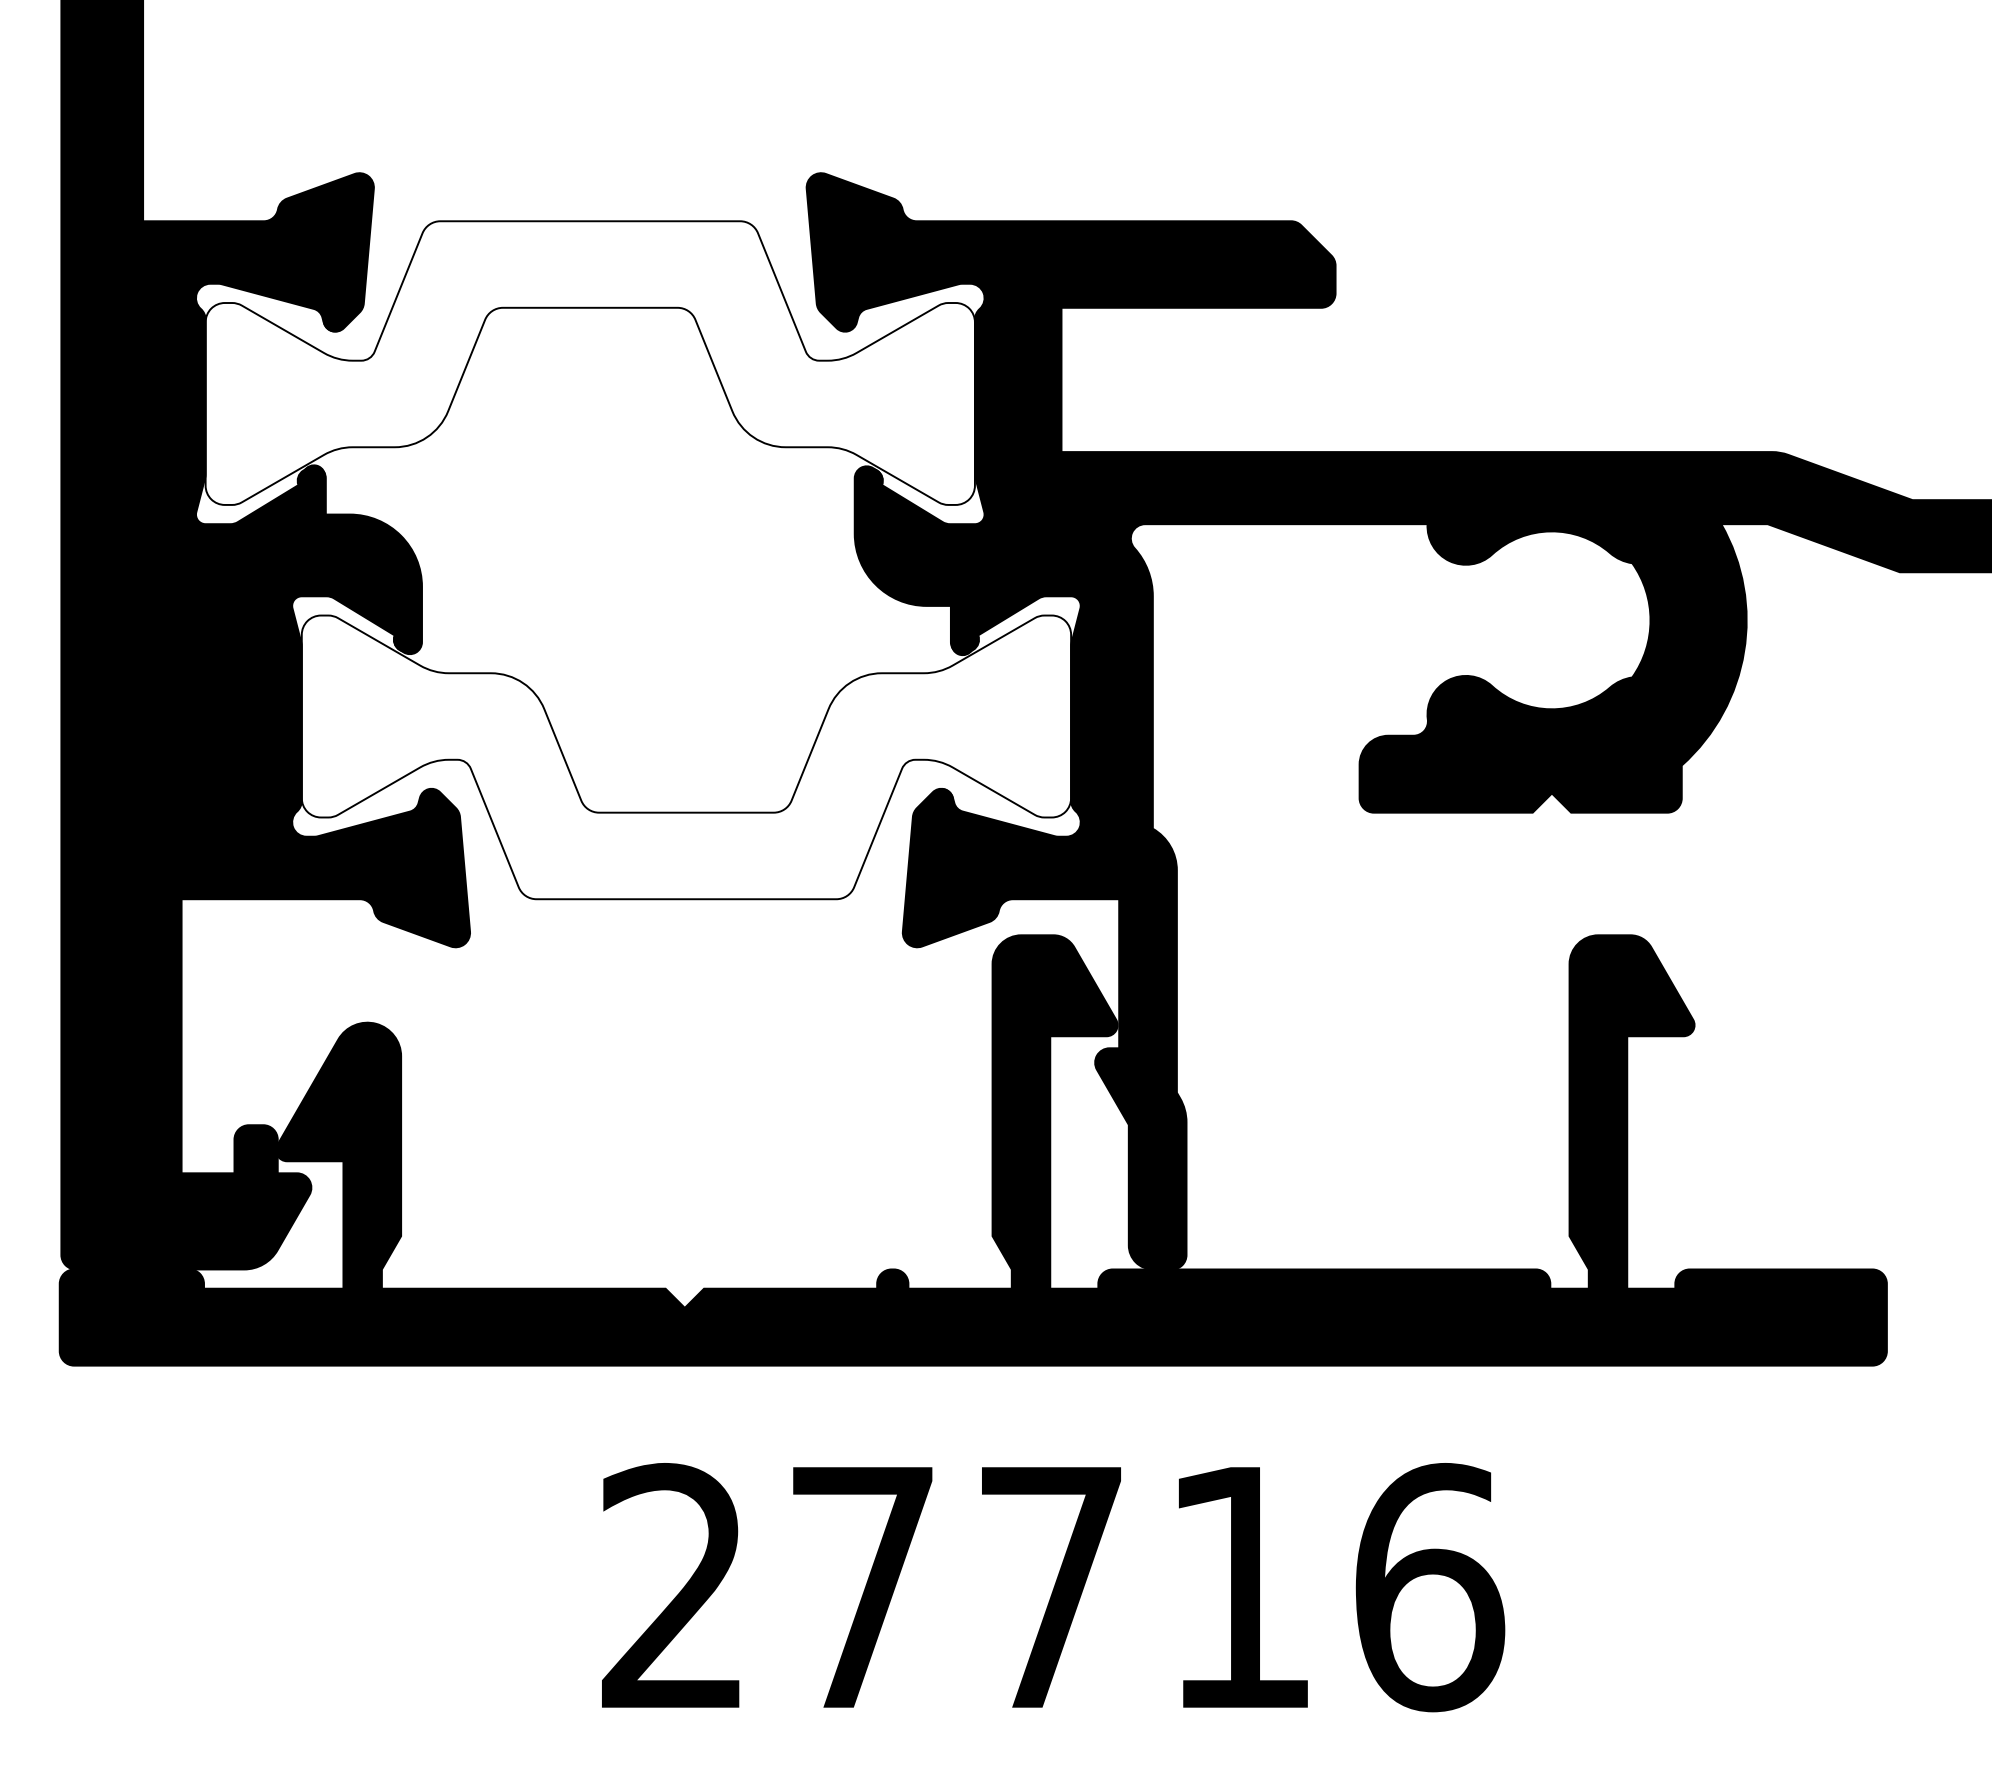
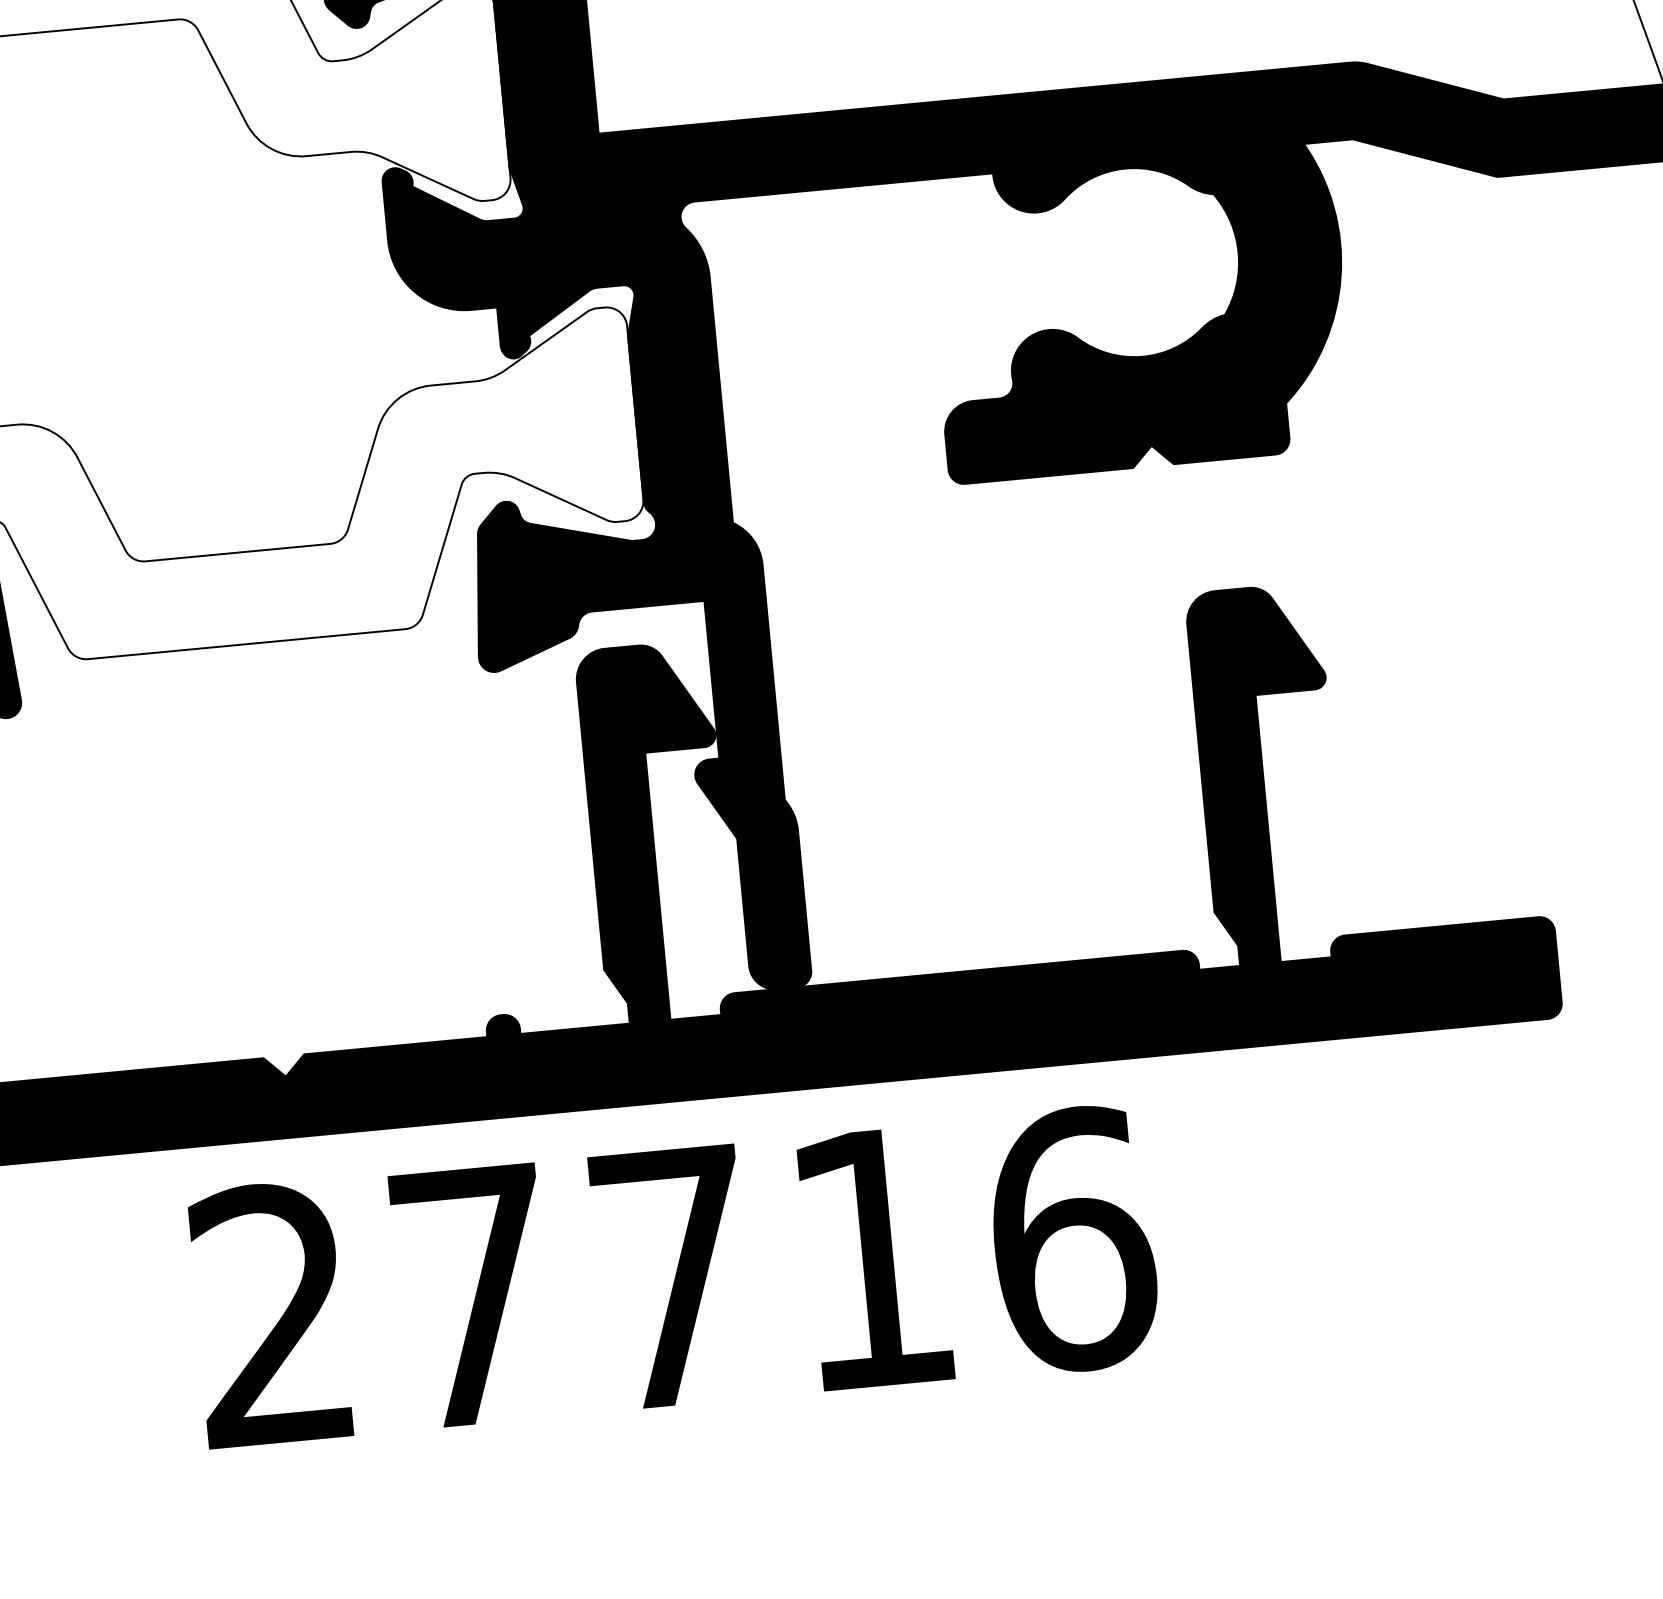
text: (1053, 1587) -> (674, 1277), moved

